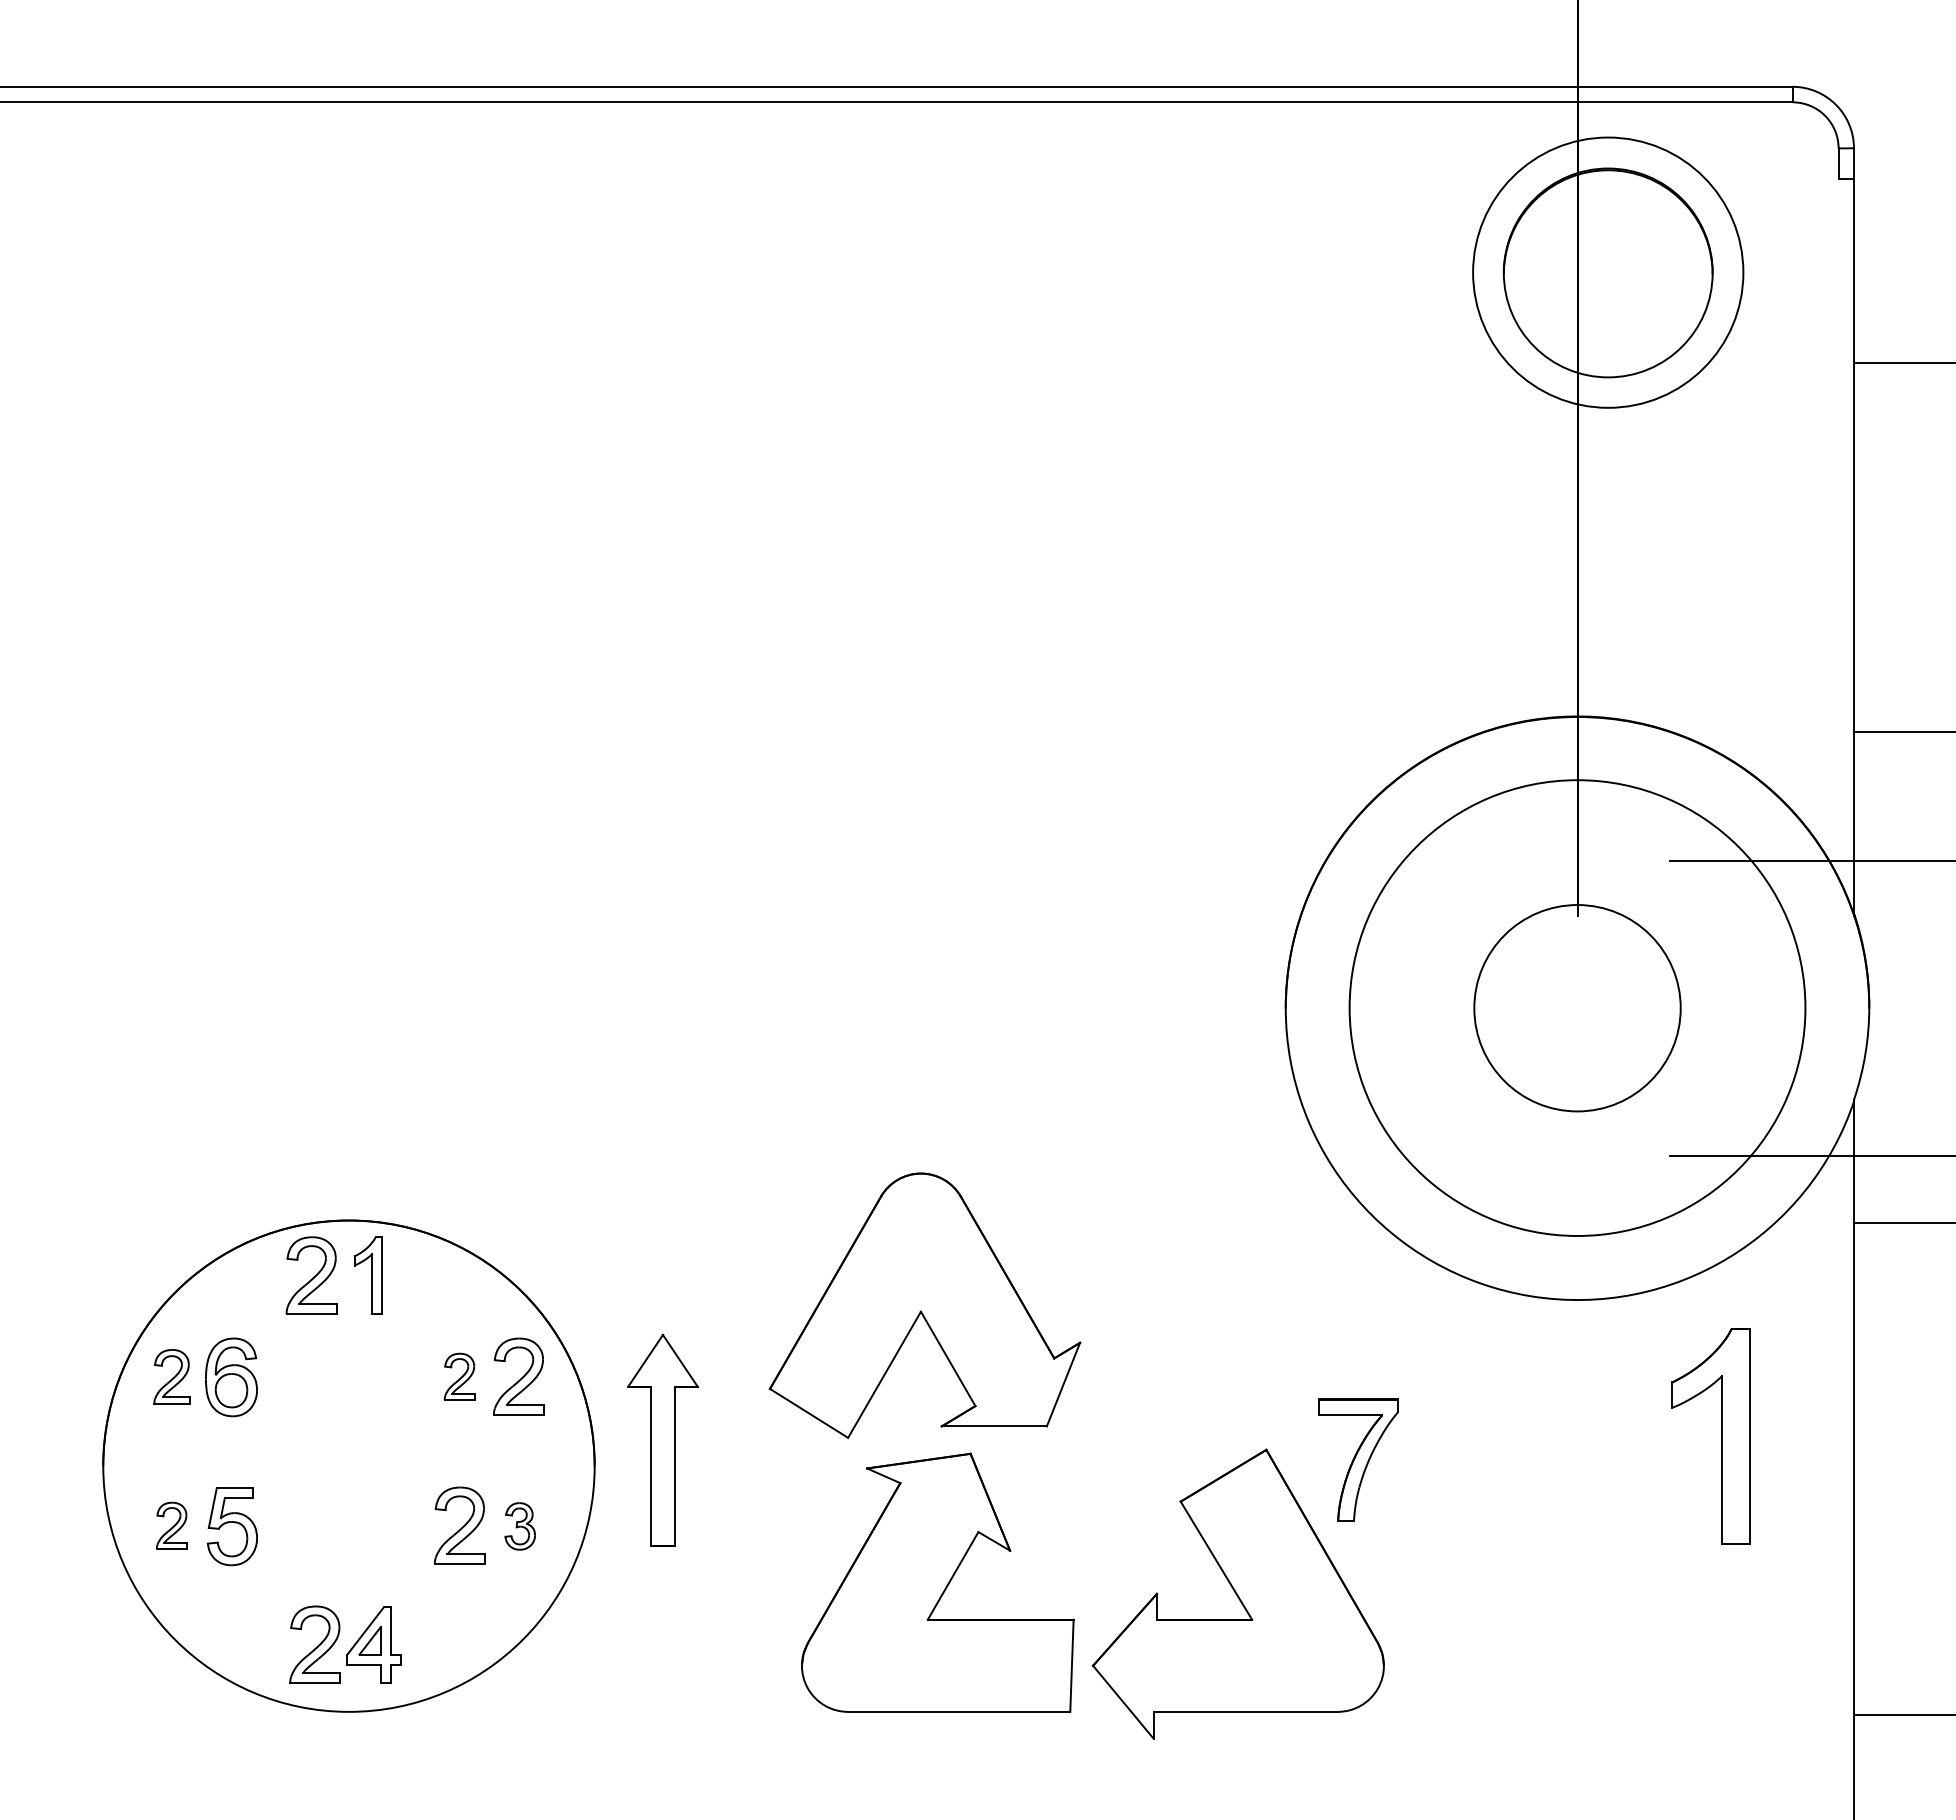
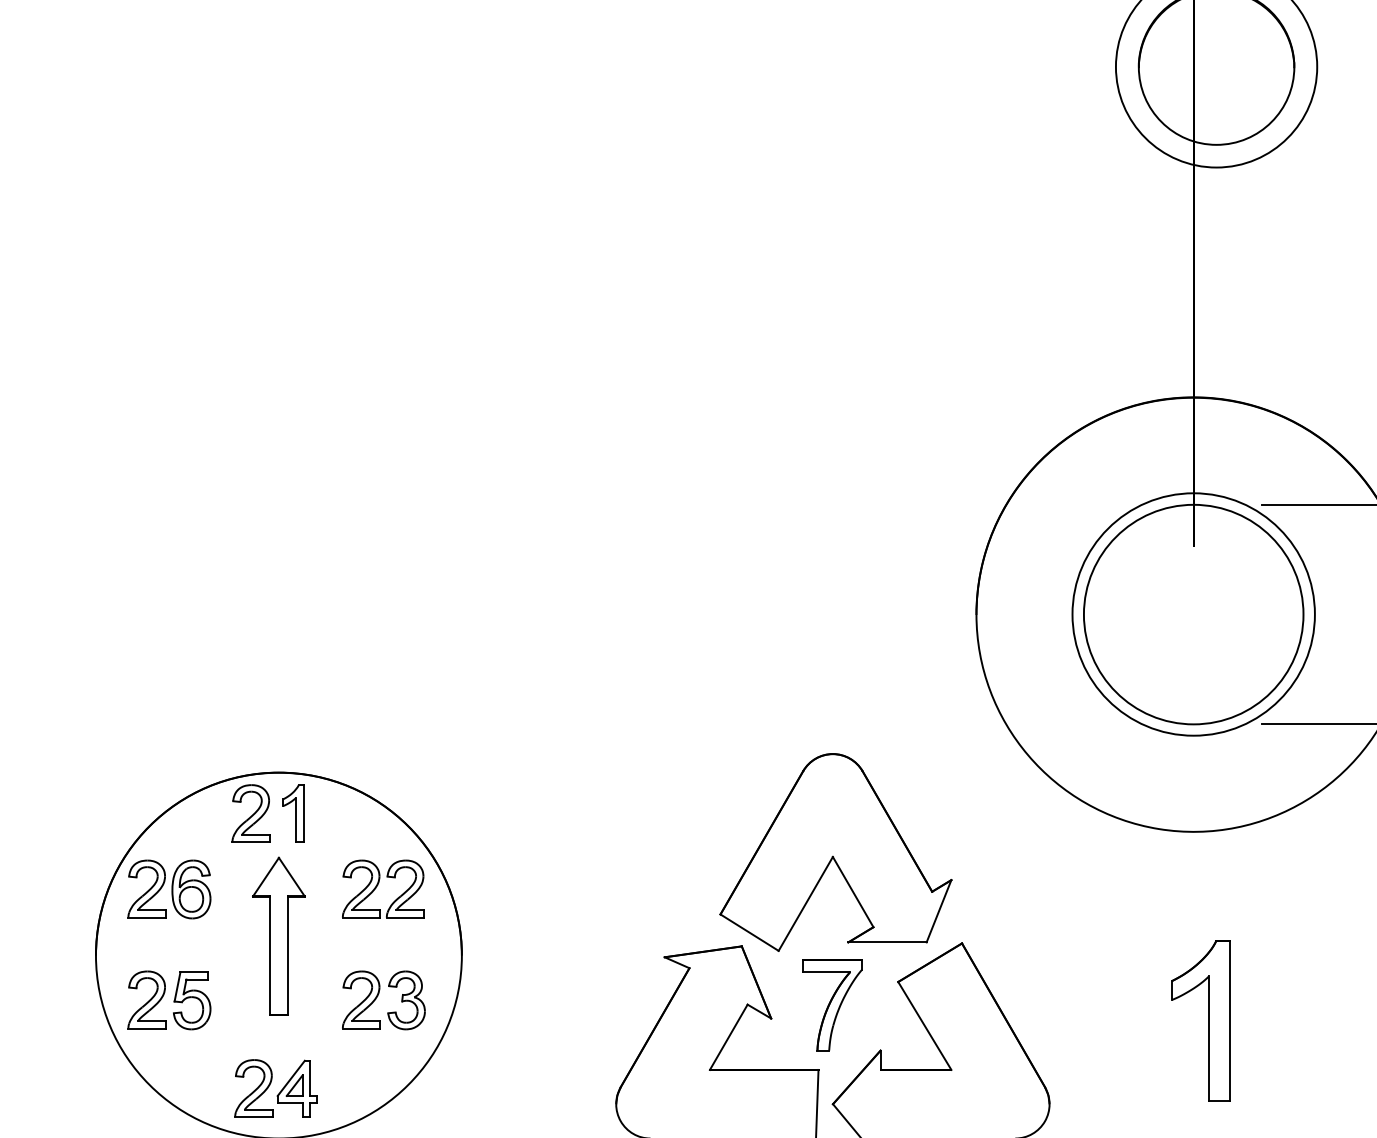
circle: (1577, 1007) -> (1193, 614), size x0.71
circle: (1577, 1007) -> (1193, 614), size x1.43
part: (924, 1305) -> (835, 852), moved
part: (171, 1376) -> (146, 888), size x1.43
part: (459, 1376) -> (361, 888), size x1.67
part: (1721, 1436) -> (1208, 1021), moved
part: (662, 1439) -> (278, 935), moved
part: (1358, 1459) -> (832, 1004), moved
part: (171, 1525) -> (146, 999), size x1.67
part: (519, 1526) -> (405, 1000), size x1.67

